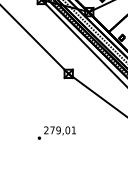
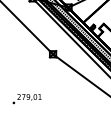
text: (56, 133) -> (26, 99), moved

